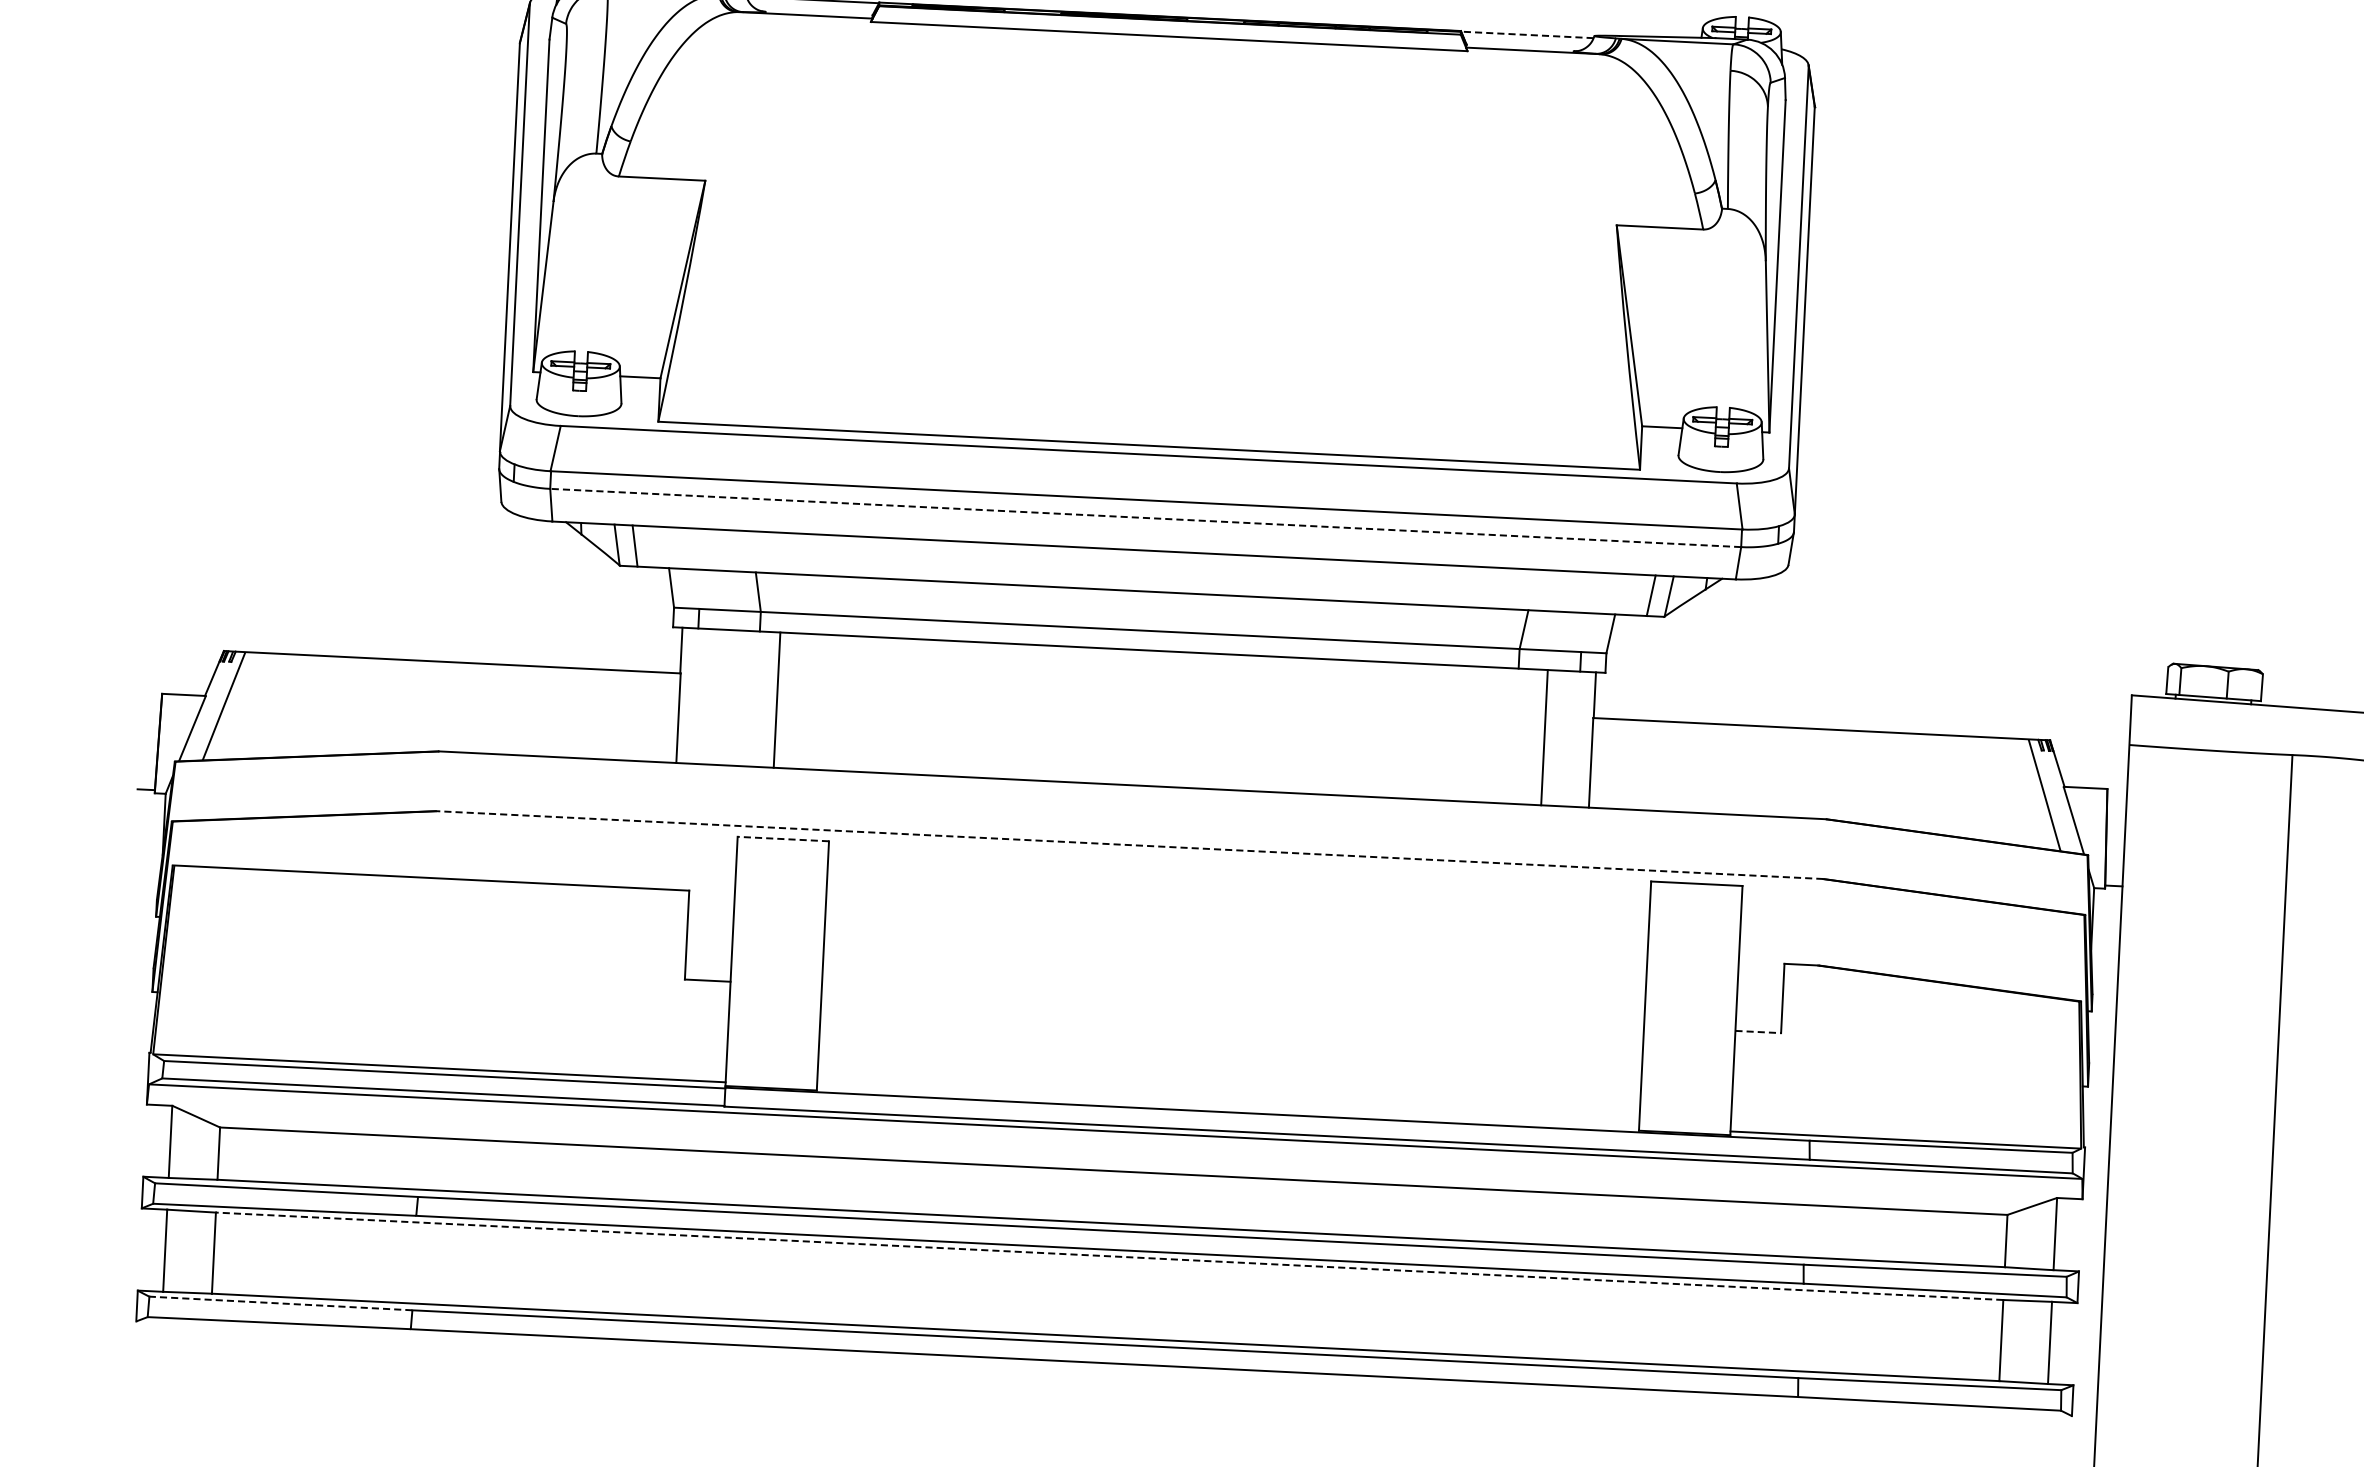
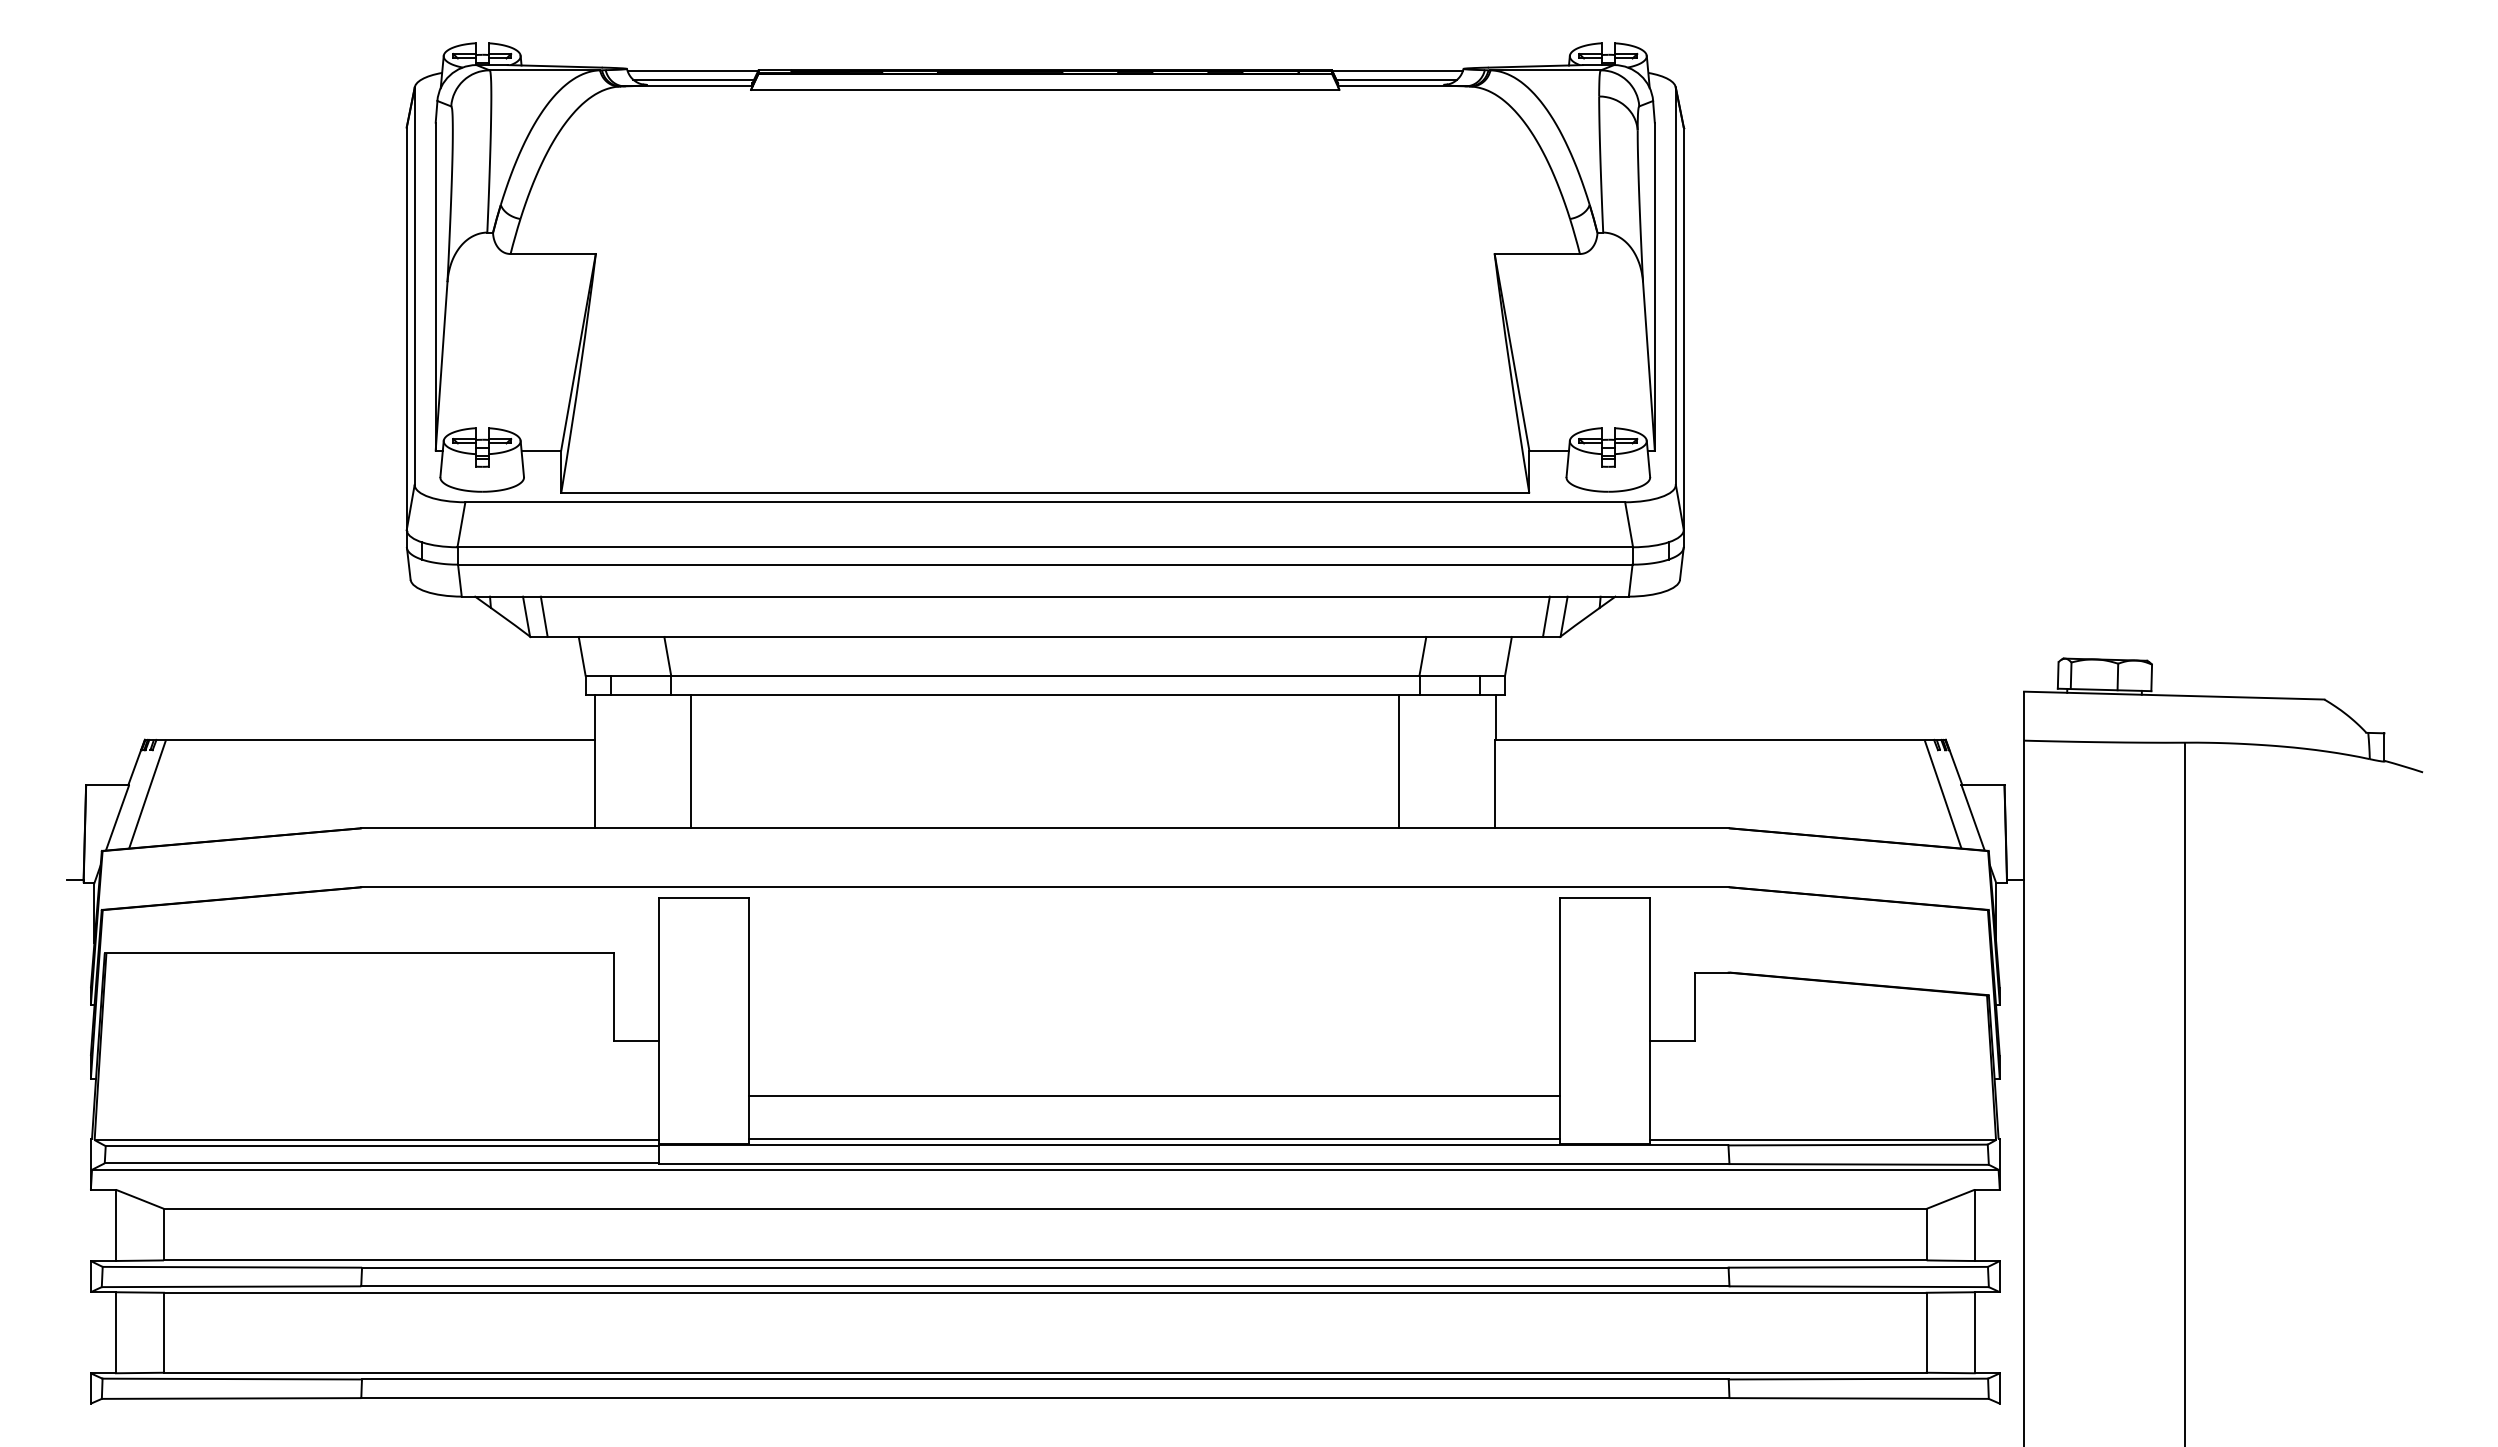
line: (813, 8) -> (693, 79), added
line: (1527, 35) -> (1397, 71), dashed -> solid
line: (1525, 43) -> (1396, 79), added
line: (1144, 517) -> (1044, 564), dashed -> solid
line: (1544, 737) -> (1399, 761), moved
line: (782, 838) -> (703, 897), dashed -> solid
line: (1128, 845) -> (1044, 887), dashed -> solid
line: (1758, 1031) -> (1672, 1040), dashed -> solid
line: (1230, 1061) -> (1154, 1095), added
line: (1227, 1105) -> (1154, 1138), added
line: (1108, 1255) -> (1044, 1292), dashed -> solid
line: (281, 1303) -> (232, 1379), dashed -> solid

